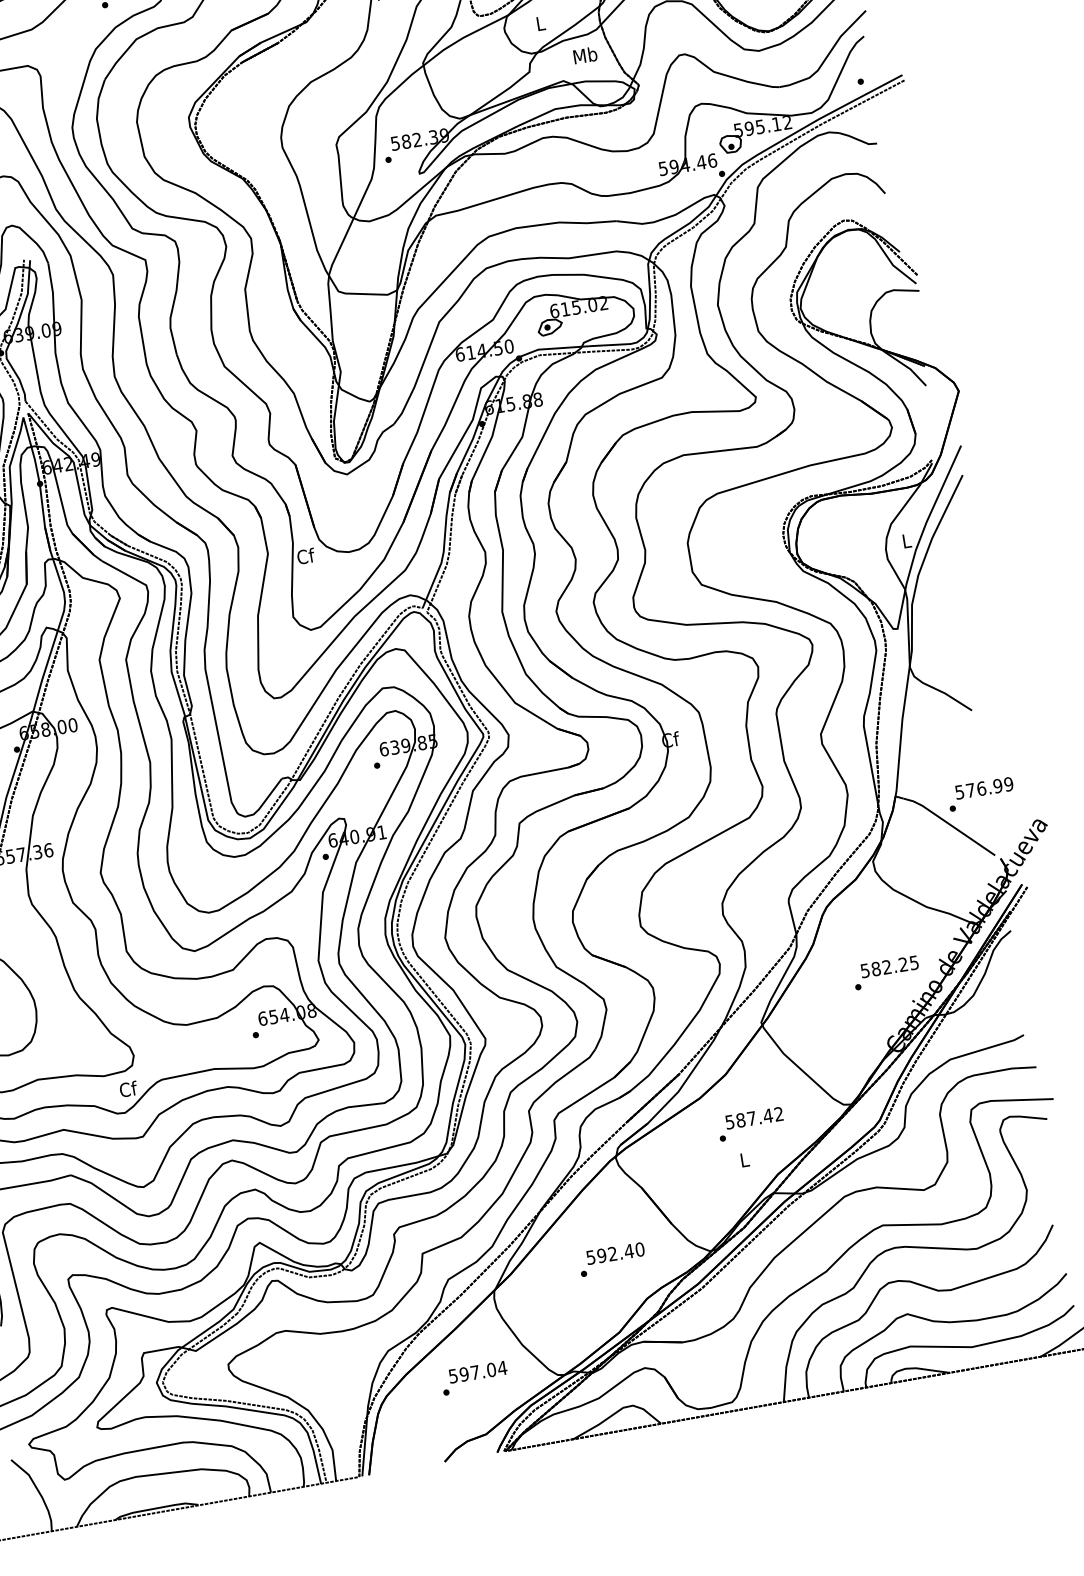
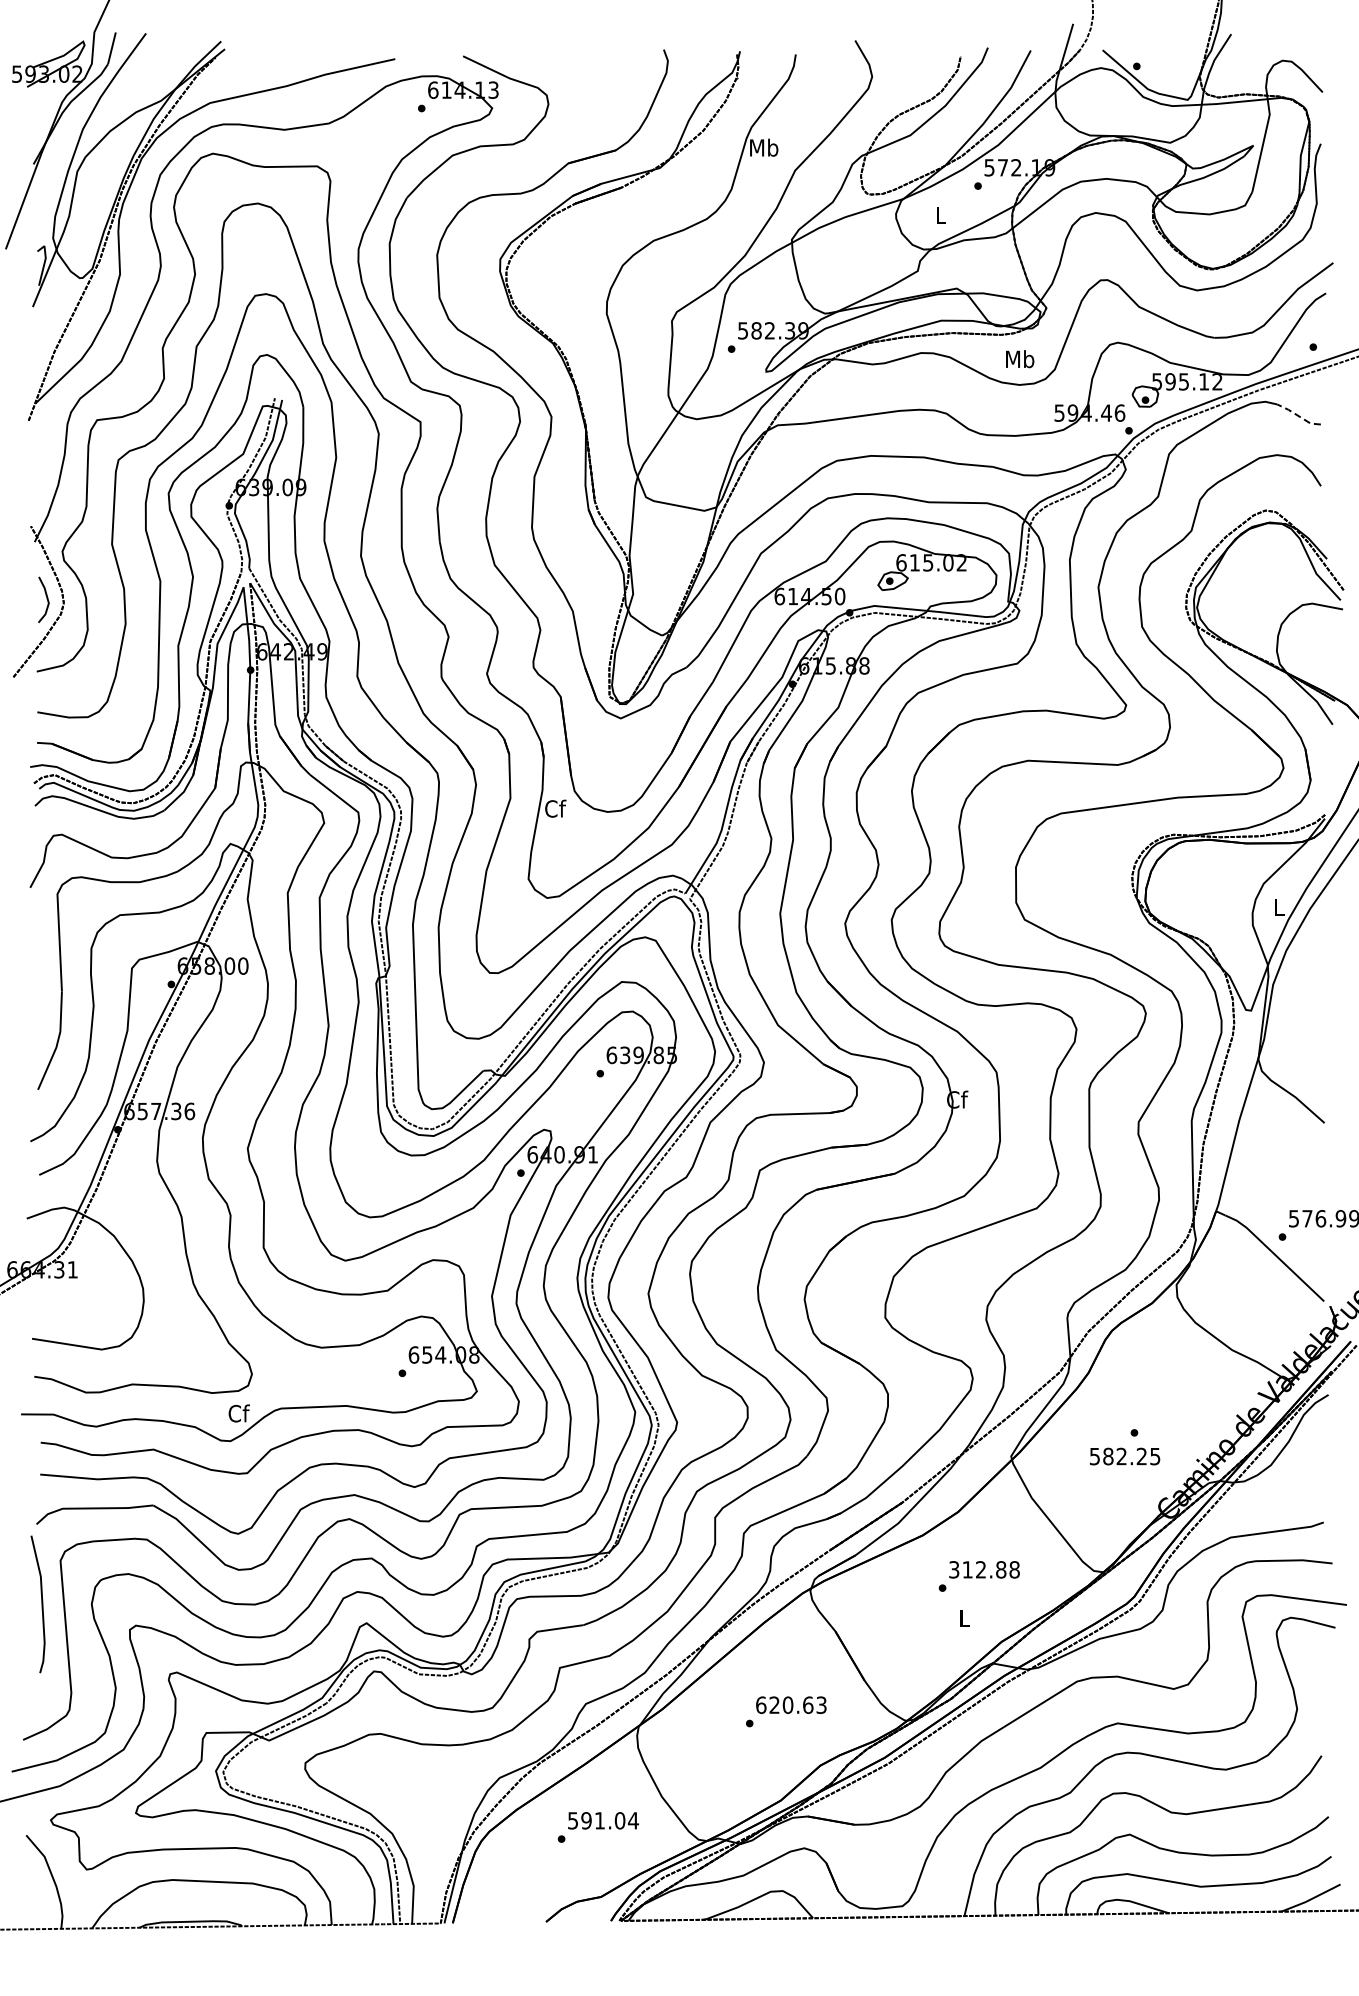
text: (585, 55) -> (1020, 359), moved
line: (857, 139) -> (1298, 415), solid -> dashed
text: (890, 966) -> (1125, 1456), moved
text: (754, 1117) -> (984, 1569), 587.42 -> 312.88
text: (615, 1252) -> (791, 1704), 592.40 -> 620.63
text: (474, 1372) -> (599, 1820), 597.04 -> 591.04

